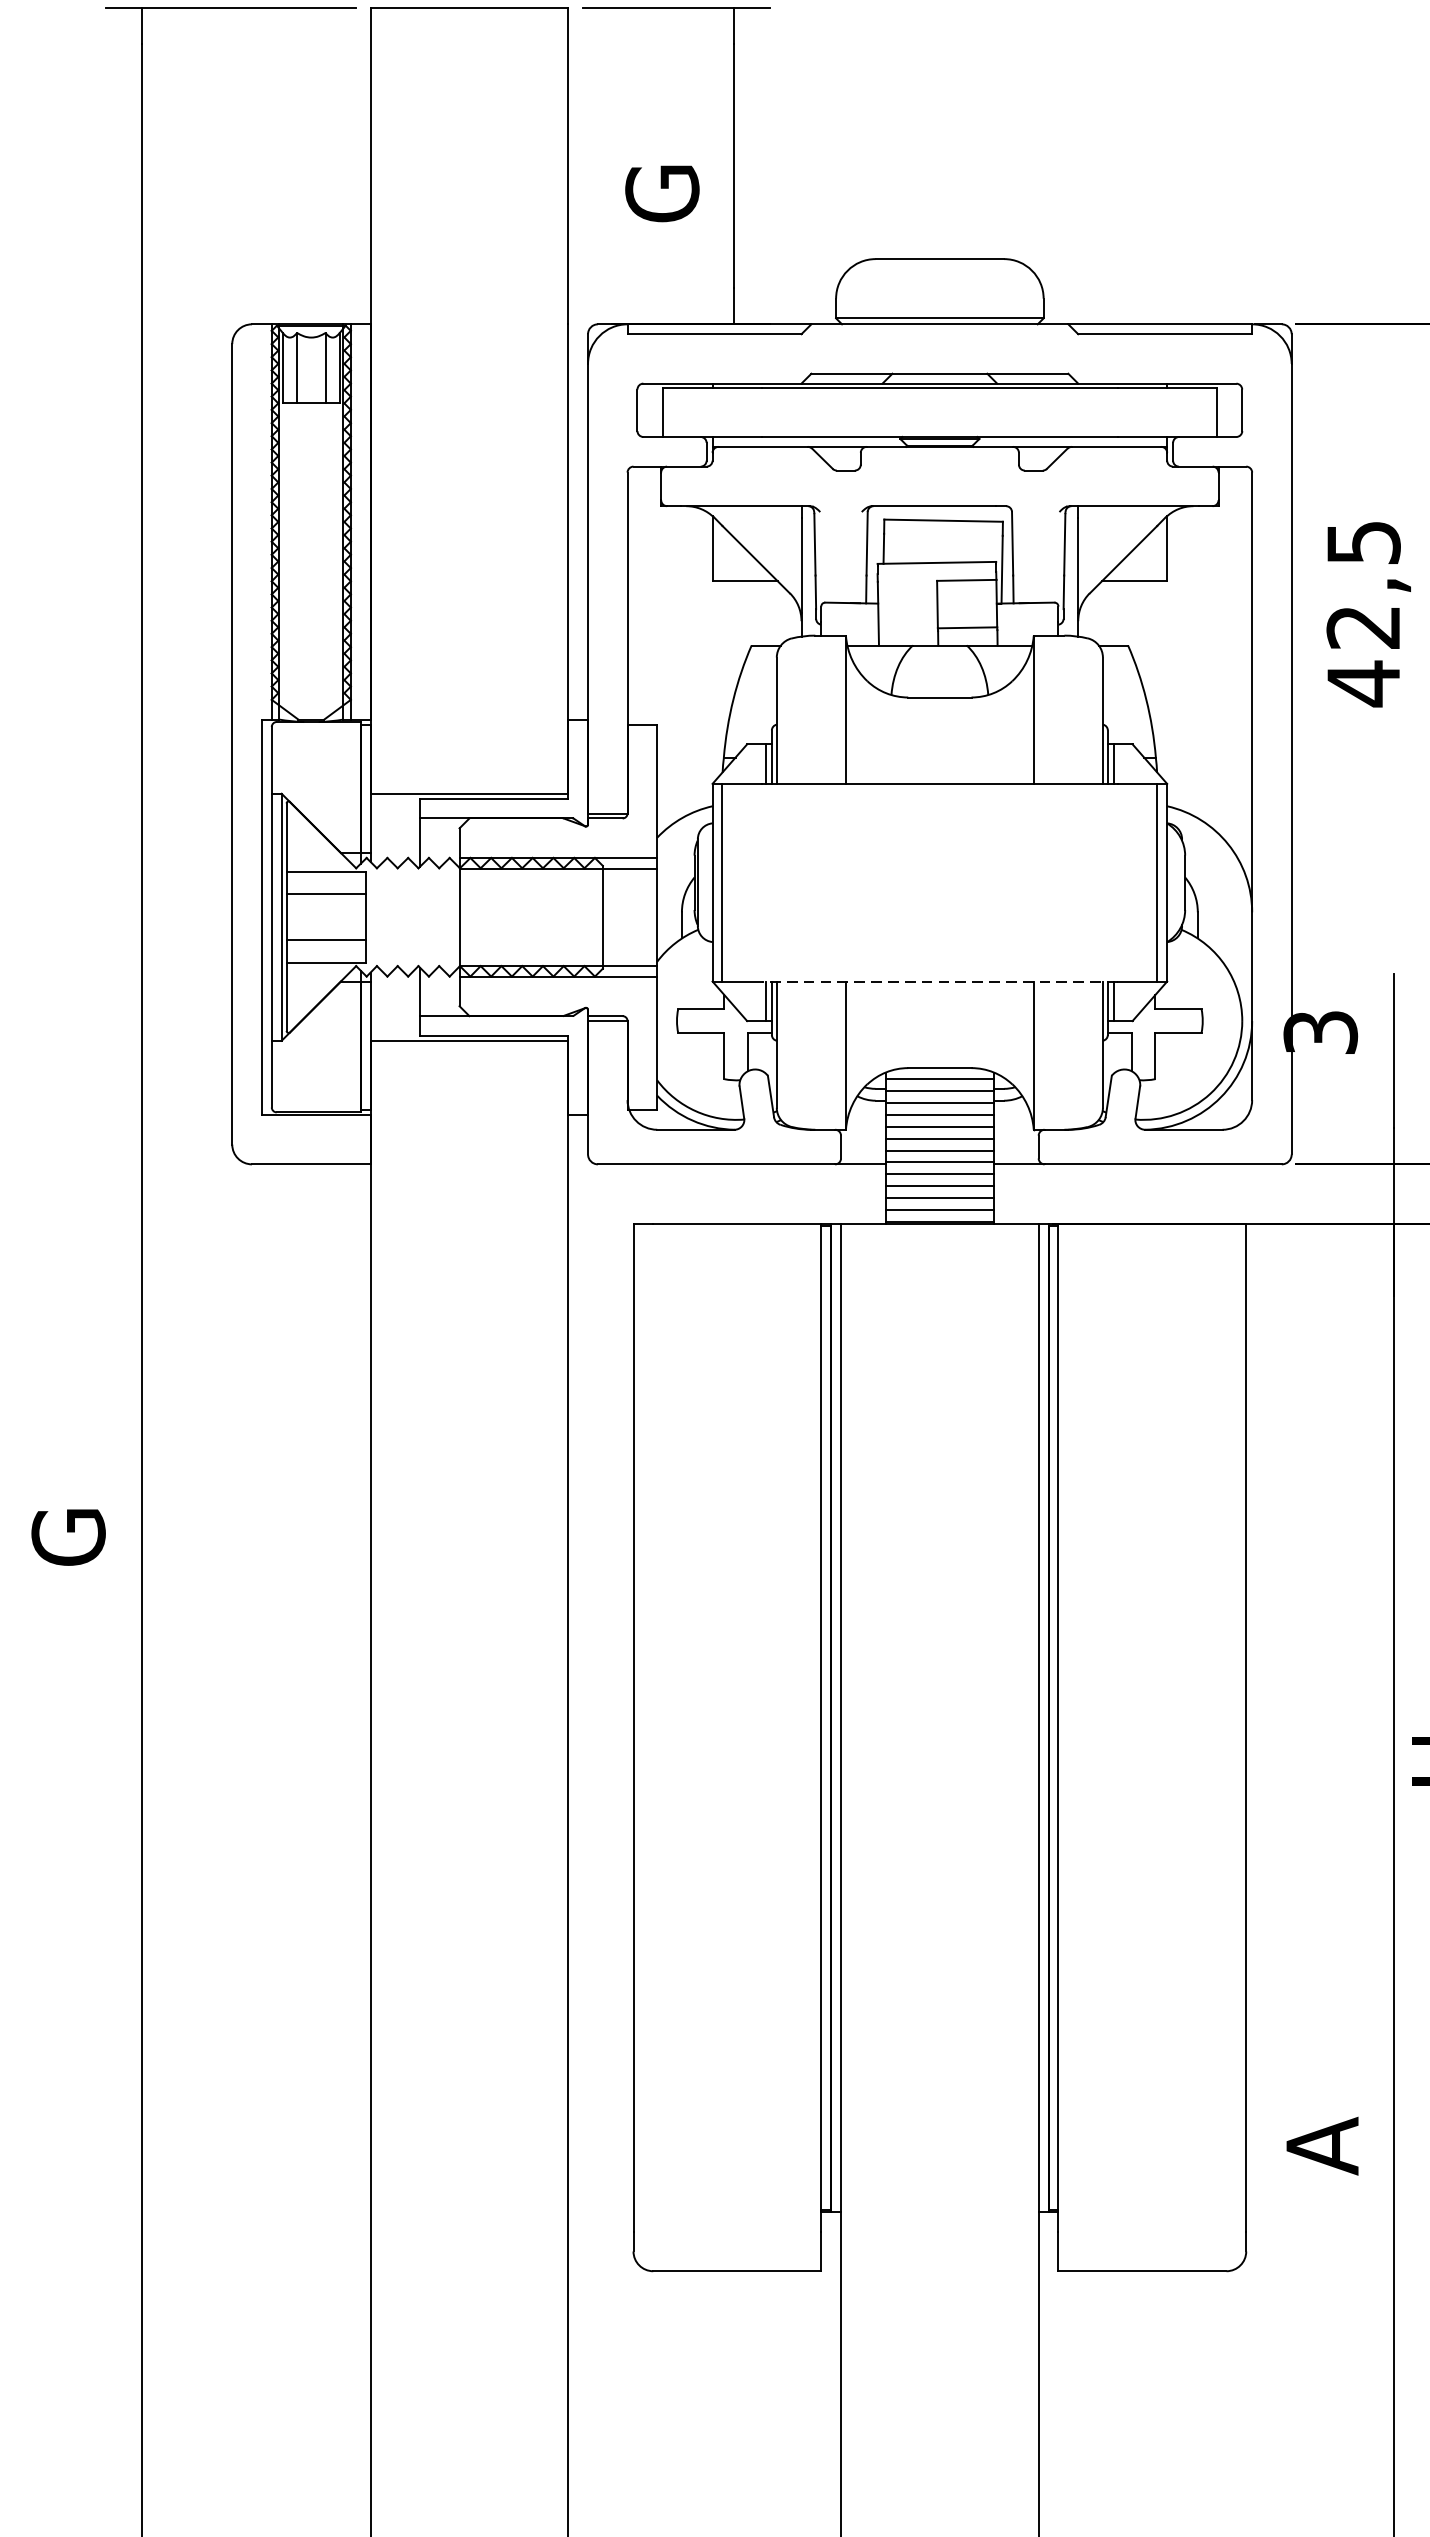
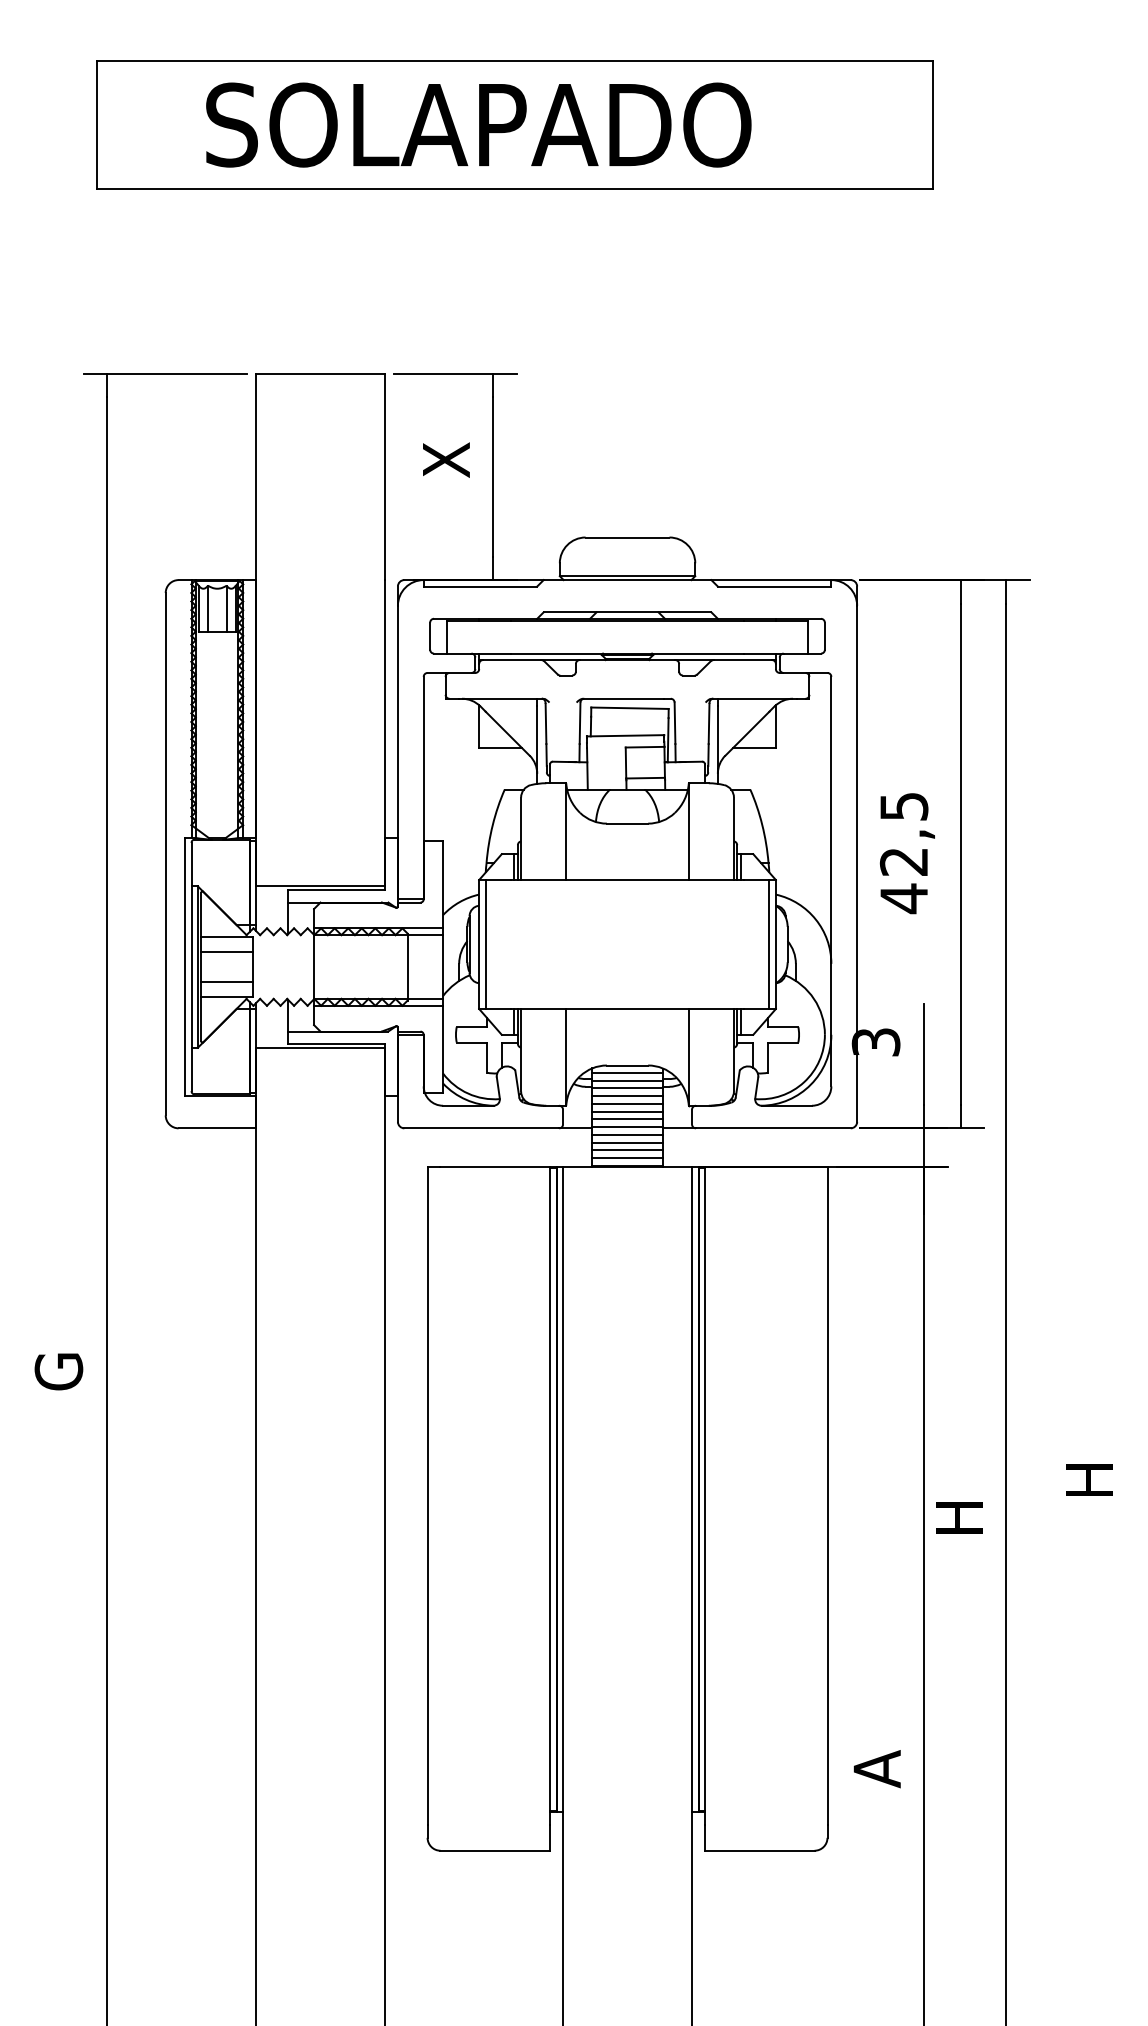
text: (662, 167) -> (446, 477), G -> X
text: (1367, 614) -> (906, 853), moved
line: (939, 982) -> (627, 1009), dashed -> solid

